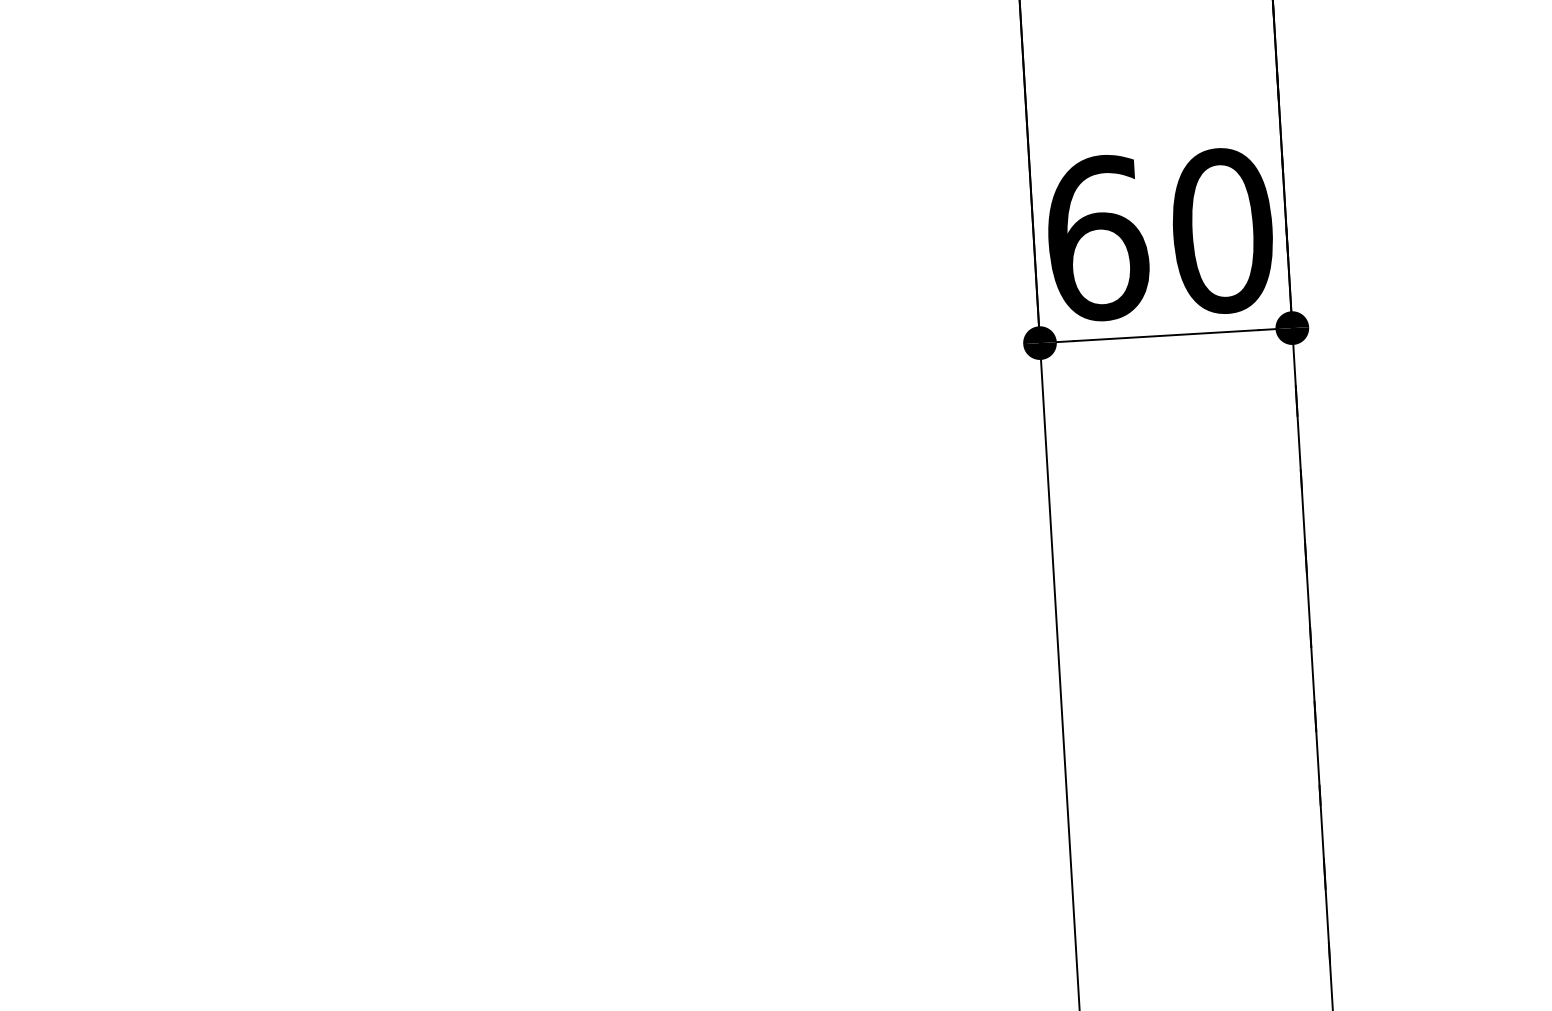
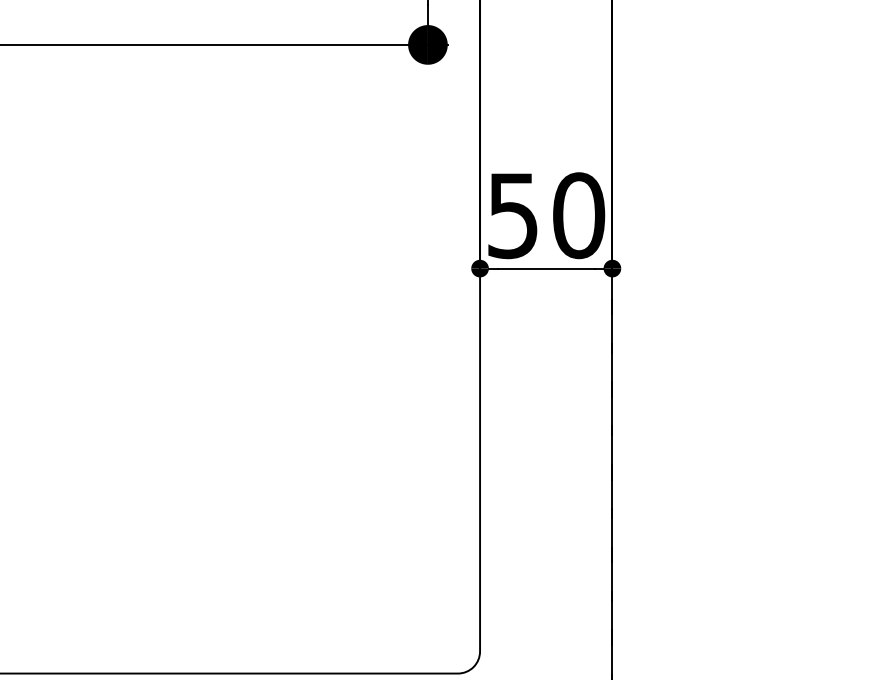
text: (1097, 238) -> (513, 215), 60 -> 50

